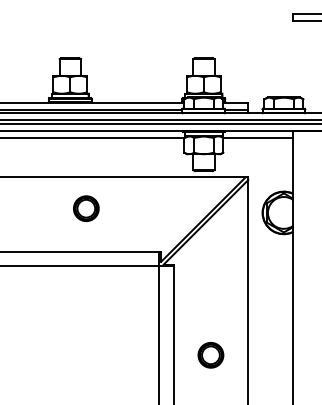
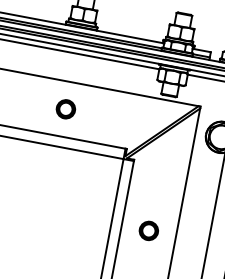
part: (86, 208) -> (66, 109), moved

